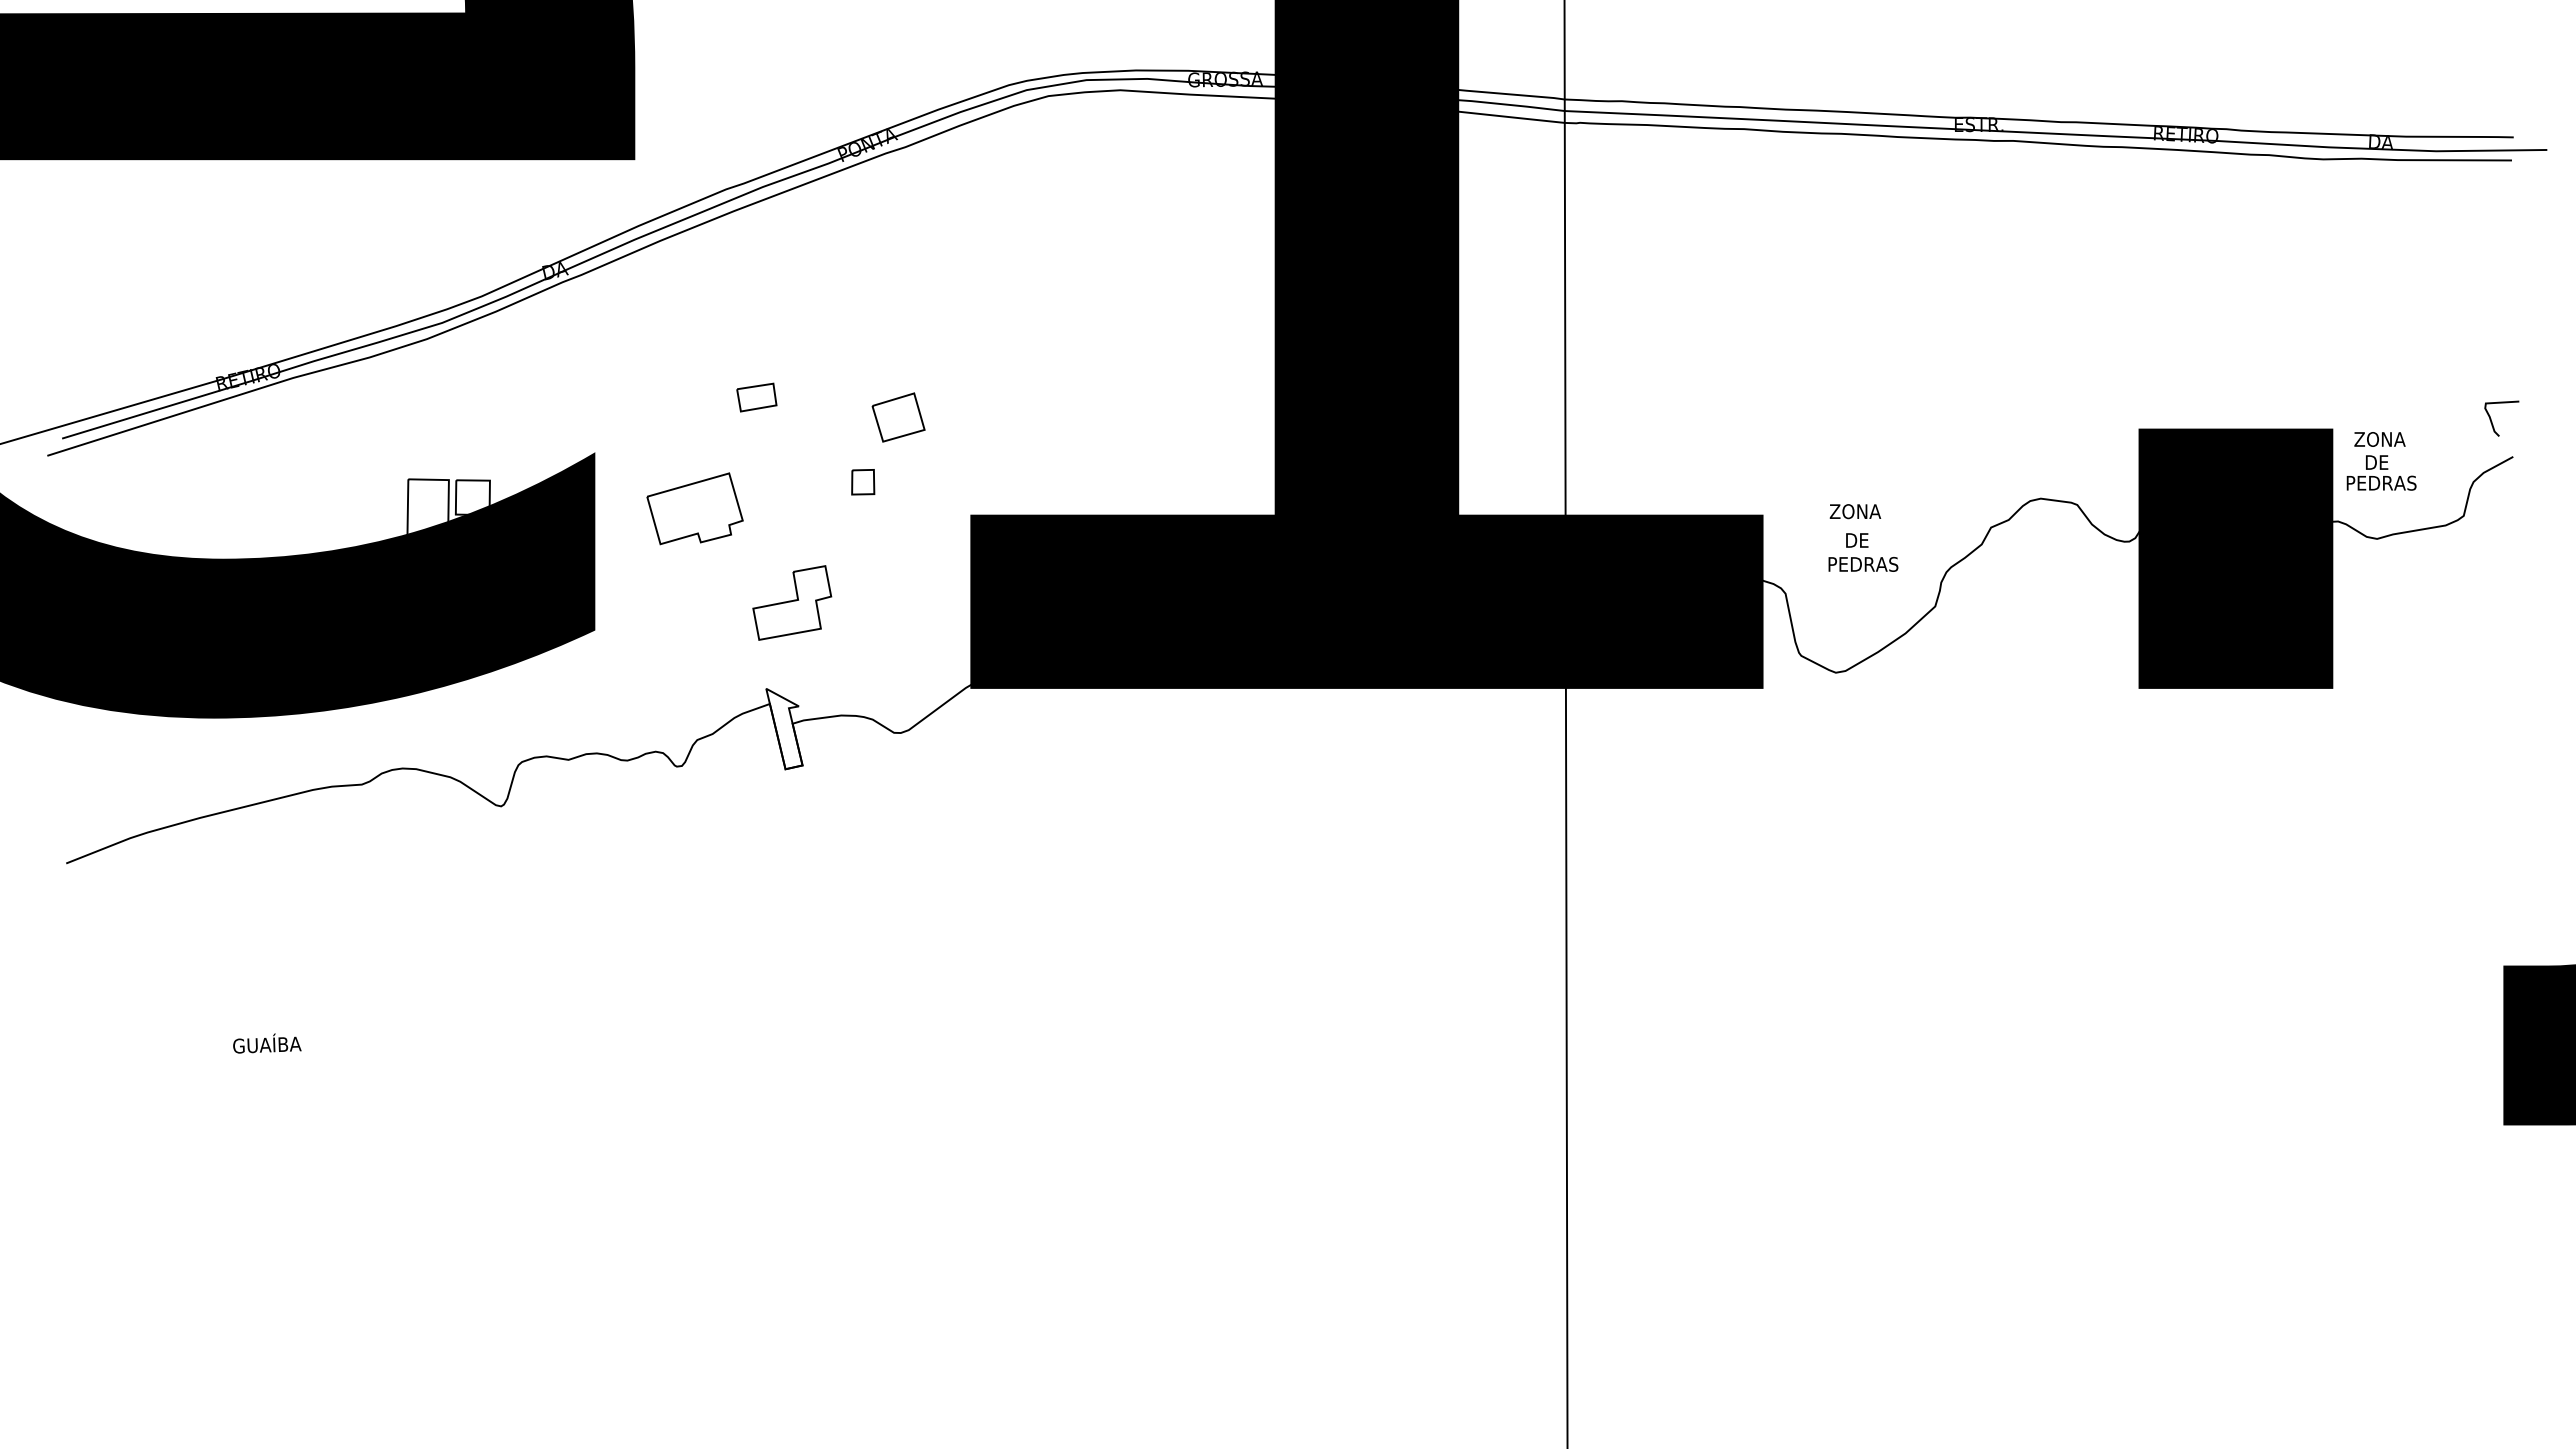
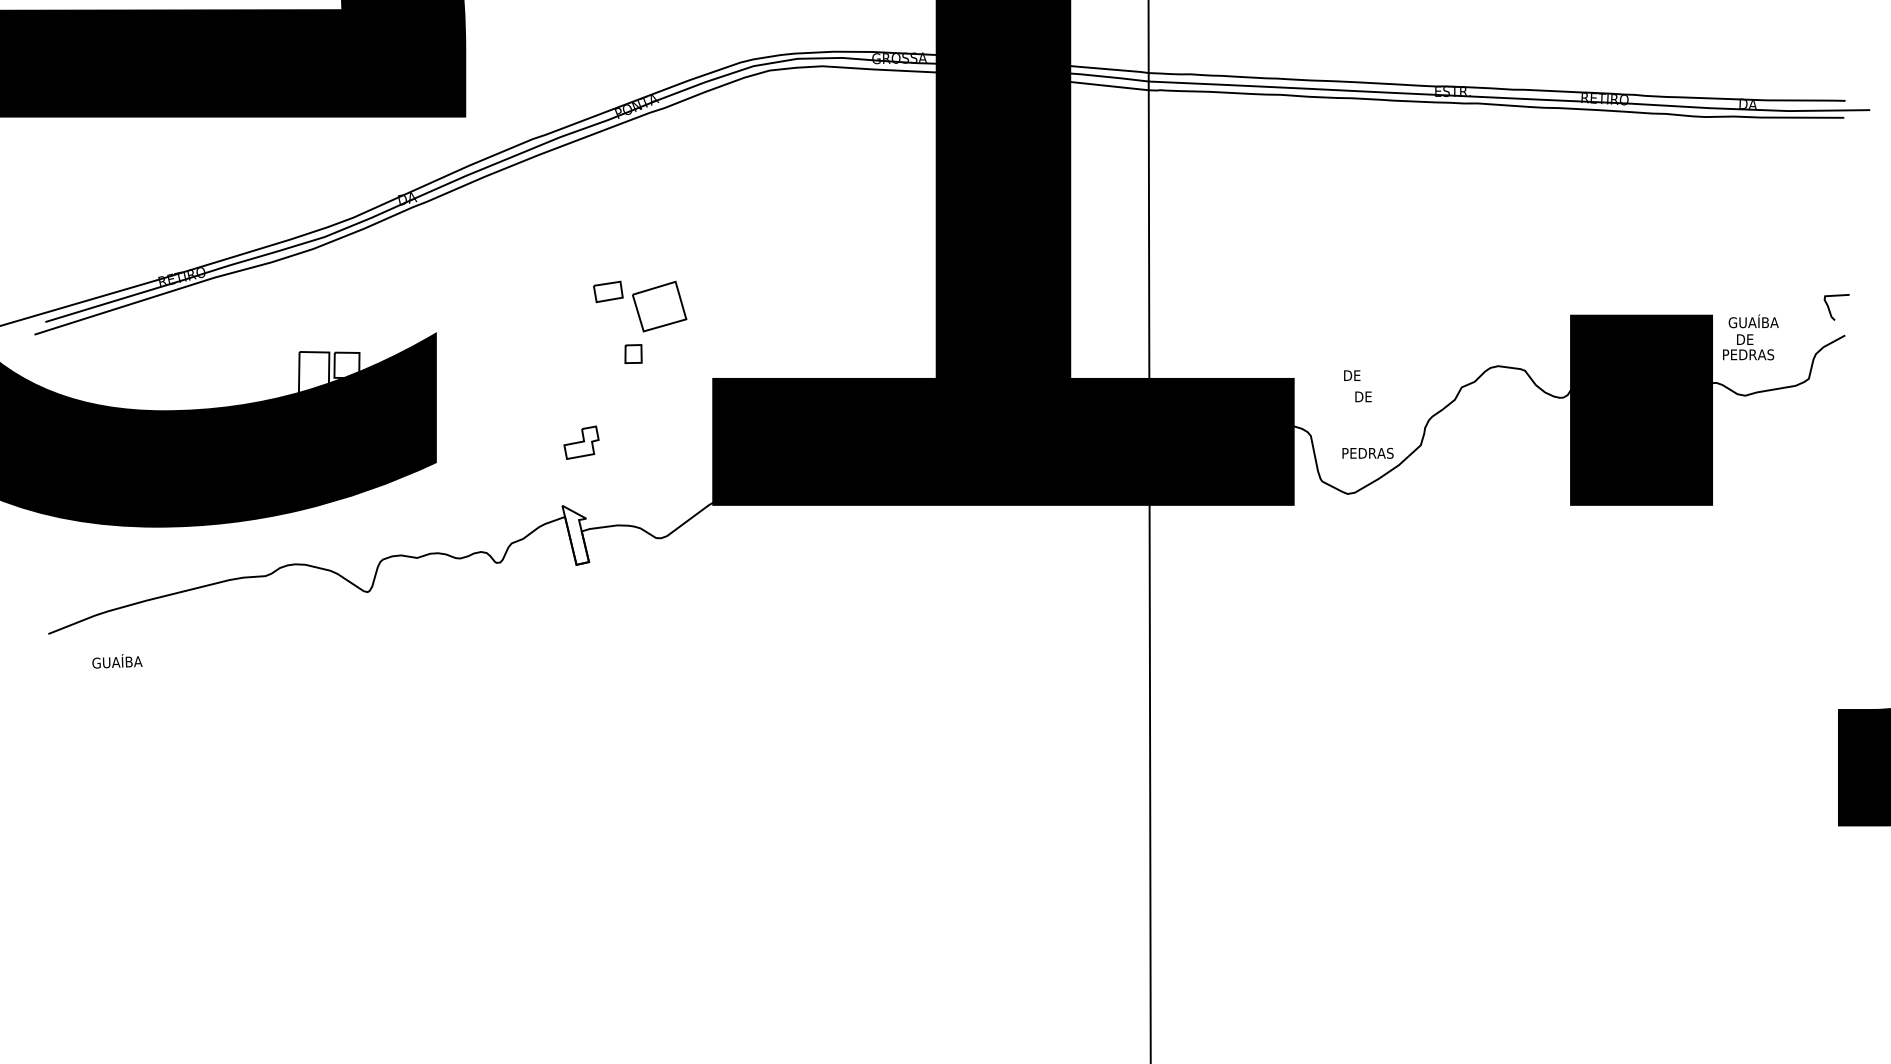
part: (756, 397) -> (608, 291), moved
part: (898, 417) -> (659, 306), size x1.4
text: (2388, 437) -> (1753, 321), ZONA -> GUAÍBA
part: (694, 508) -> (509, 373), removed
text: (1855, 511) -> (1362, 375), ZONA -> DE
text: (1863, 564) -> (1368, 453), moved
part: (792, 602) -> (581, 442), size x0.6
text: (267, 1043) -> (117, 661), moved

